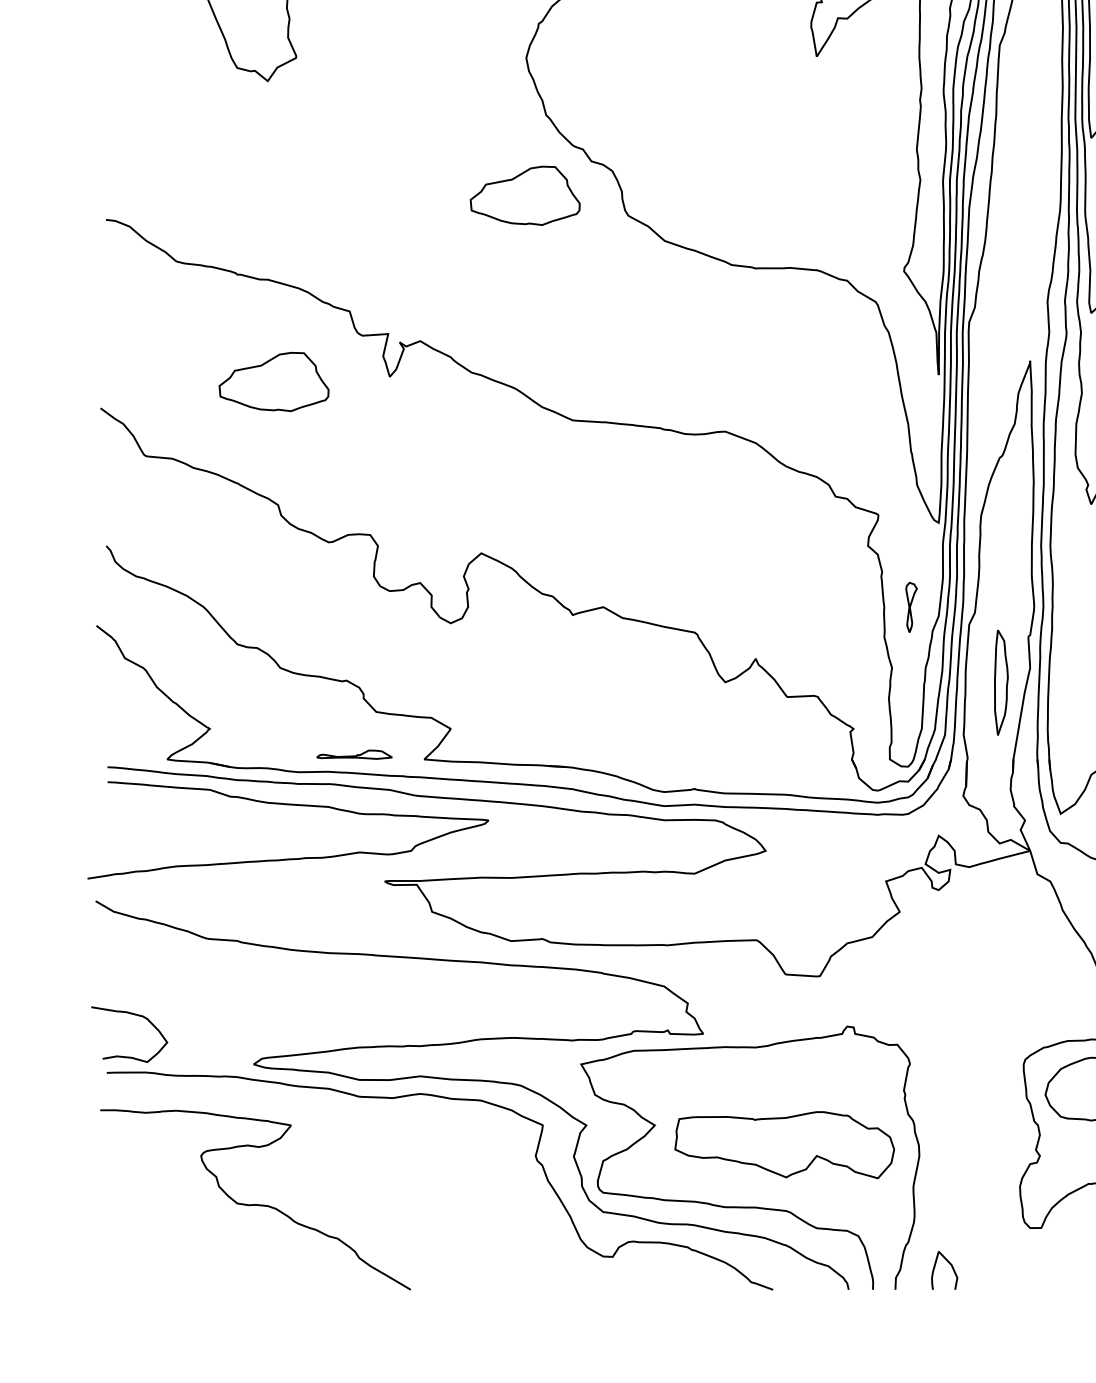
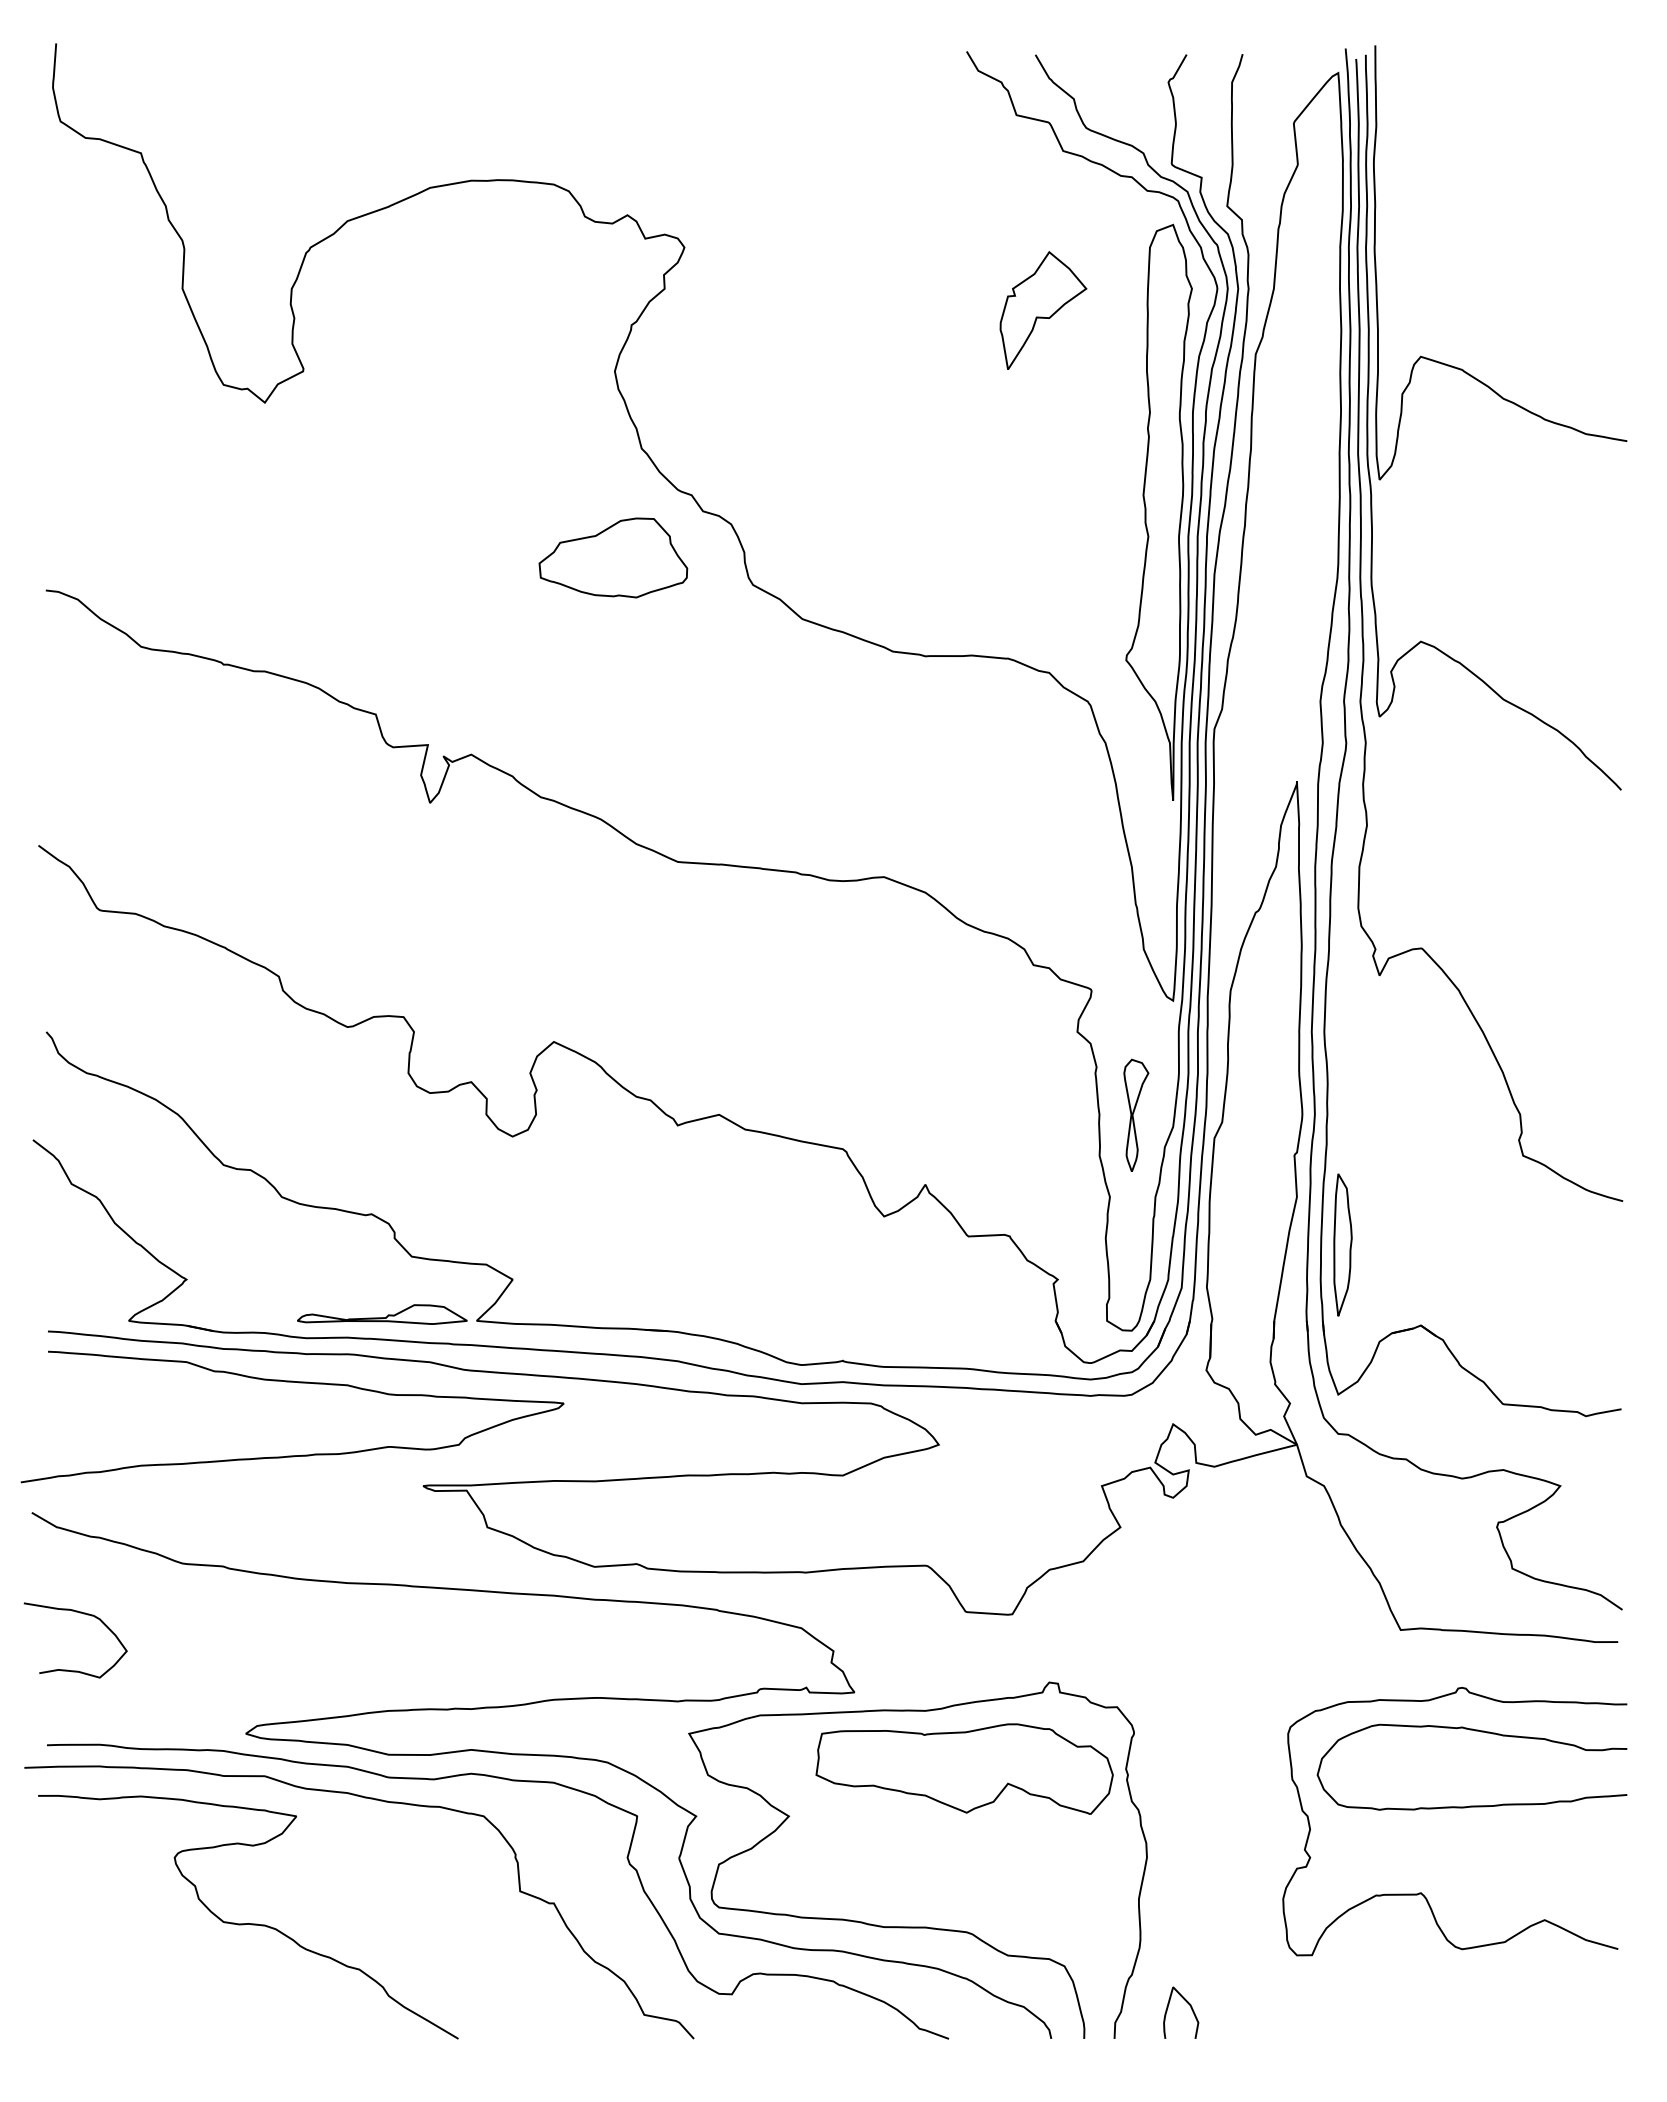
part: (274, 381) -> (273, 809), removed
part: (911, 606) -> (1136, 1114), size x1.67
part: (1001, 682) -> (1342, 1244), moved
part: (354, 754) -> (382, 1314), size x1.67
curve: (135, 1015) -> (83, 1614), moved
curve: (353, 1114) -> (380, 1801), added
part: (784, 1144) -> (964, 1768), moved

